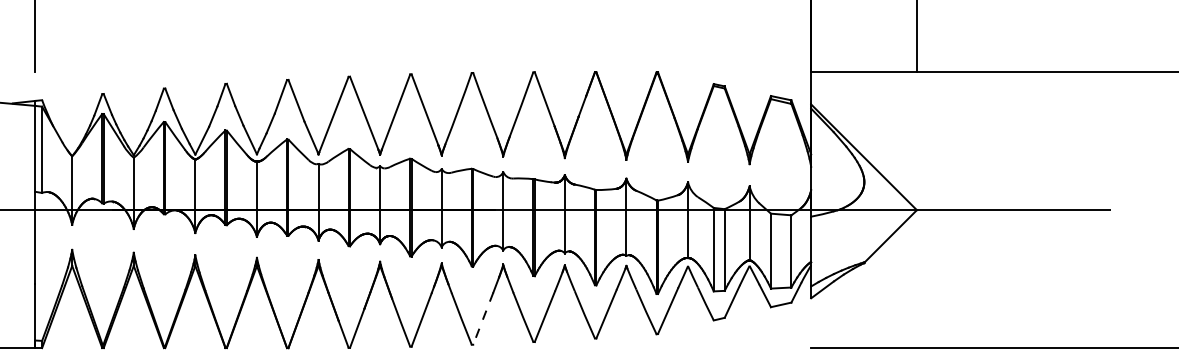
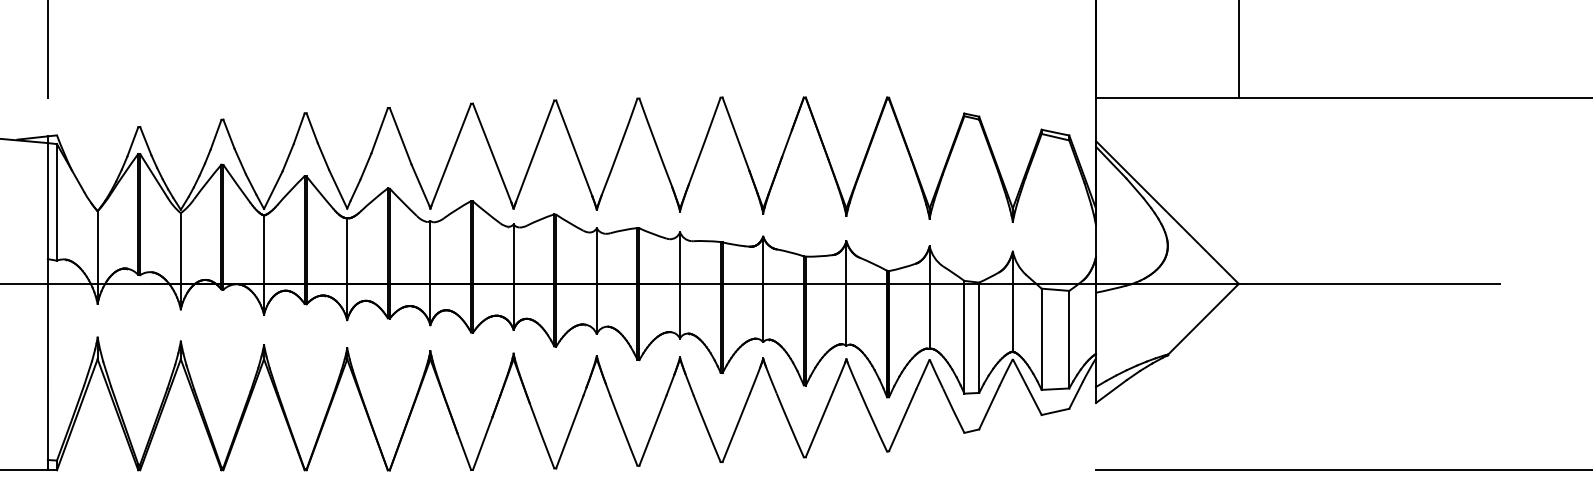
line: (483, 318) -> (653, 430), dashed -> solid

